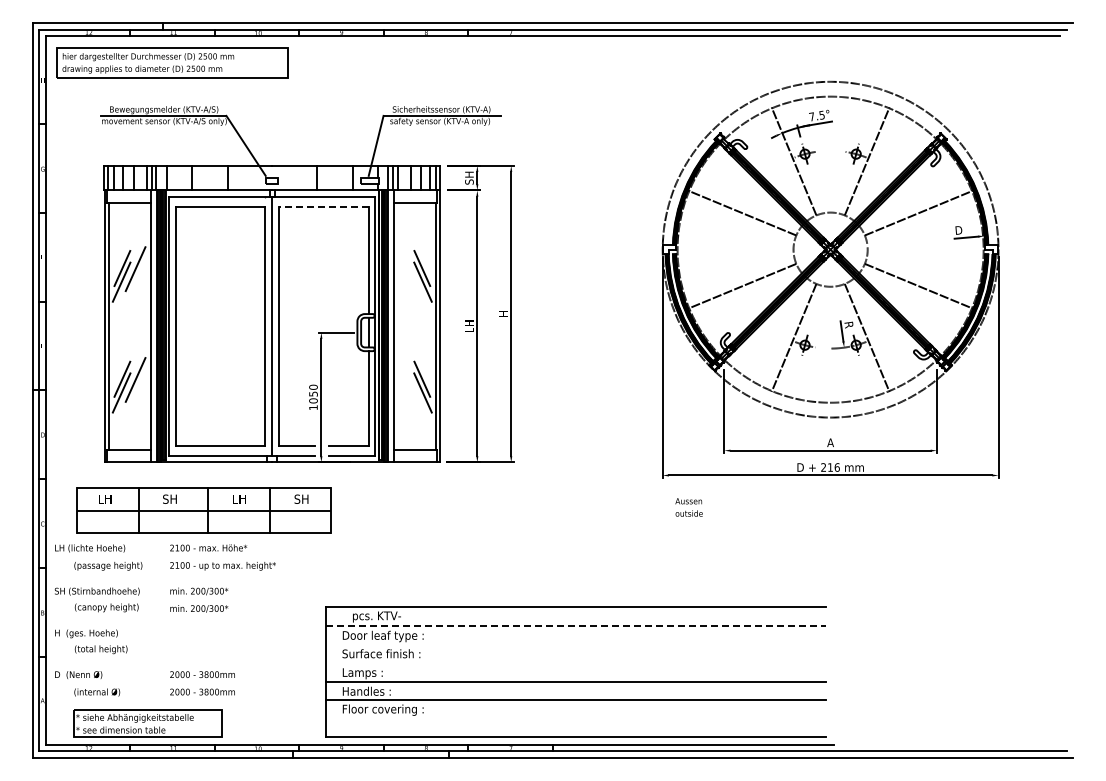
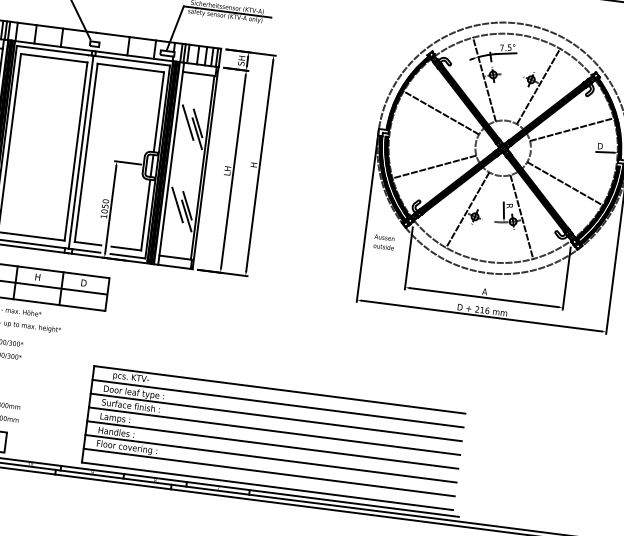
line: (323, 206) -> (130, 67), dashed -> solid
line: (408, 269) -> (187, 122), added
line: (408, 379) -> (177, 204), added
text: (301, 498) -> (86, 282), SH -> D
text: (239, 499) -> (40, 277), LH -> H
text: (688, 507) -> (383, 242), moved
line: (575, 626) -> (277, 403), dashed -> solid
line: (575, 644) -> (276, 417), added
line: (575, 663) -> (274, 431), added
line: (575, 718) -> (269, 472), added

